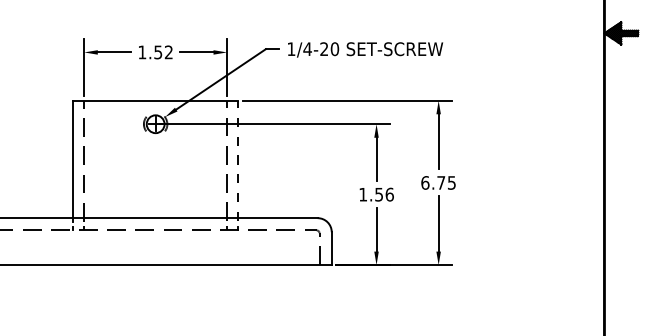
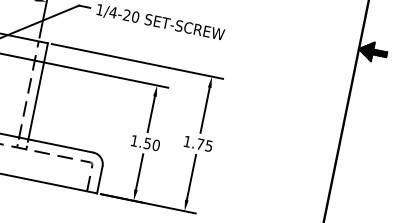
line: (238, 160) -> (38, 92), dashed -> solid
text: (425, 182) -> (187, 141), 6.75 -> 1.75
text: (389, 194) -> (156, 145), 1.56 -> 1.50

